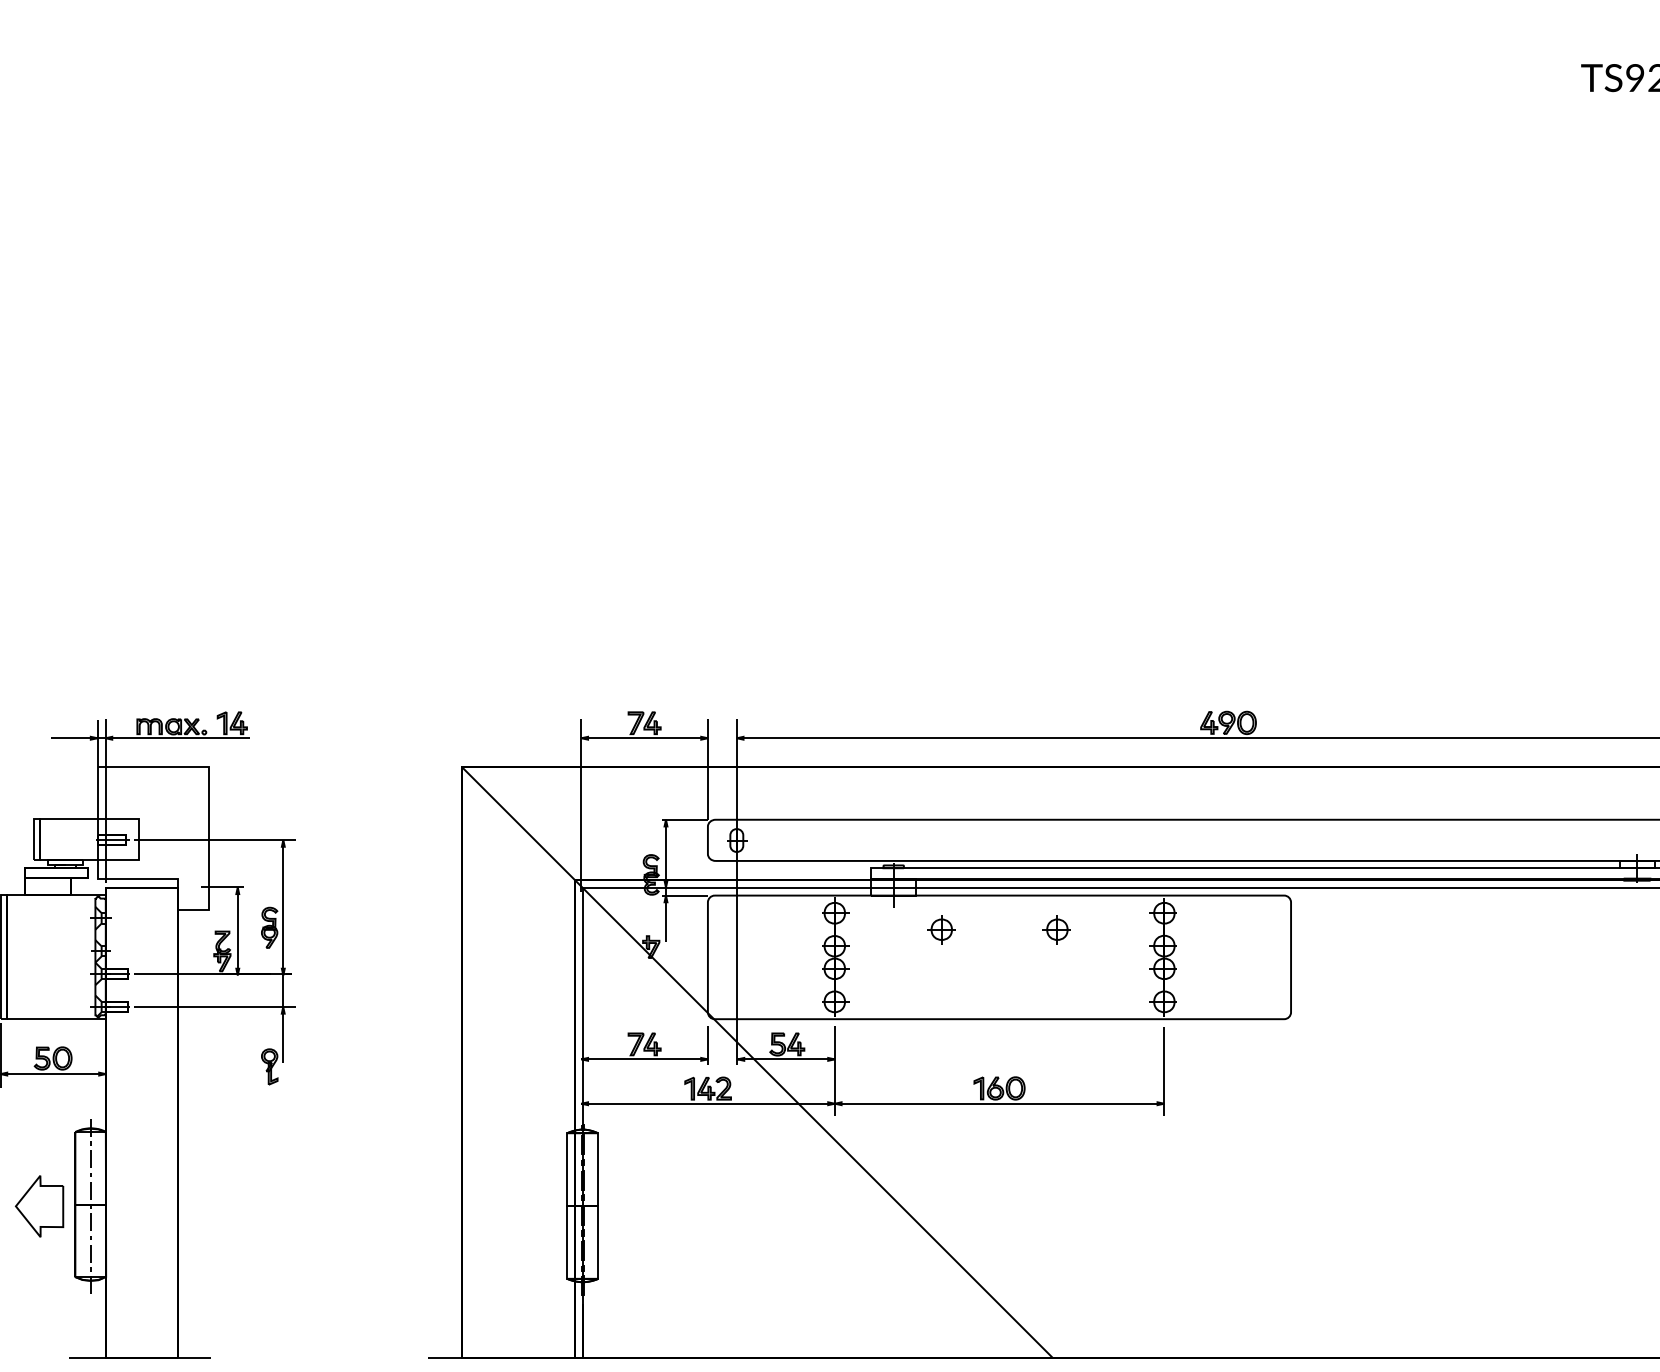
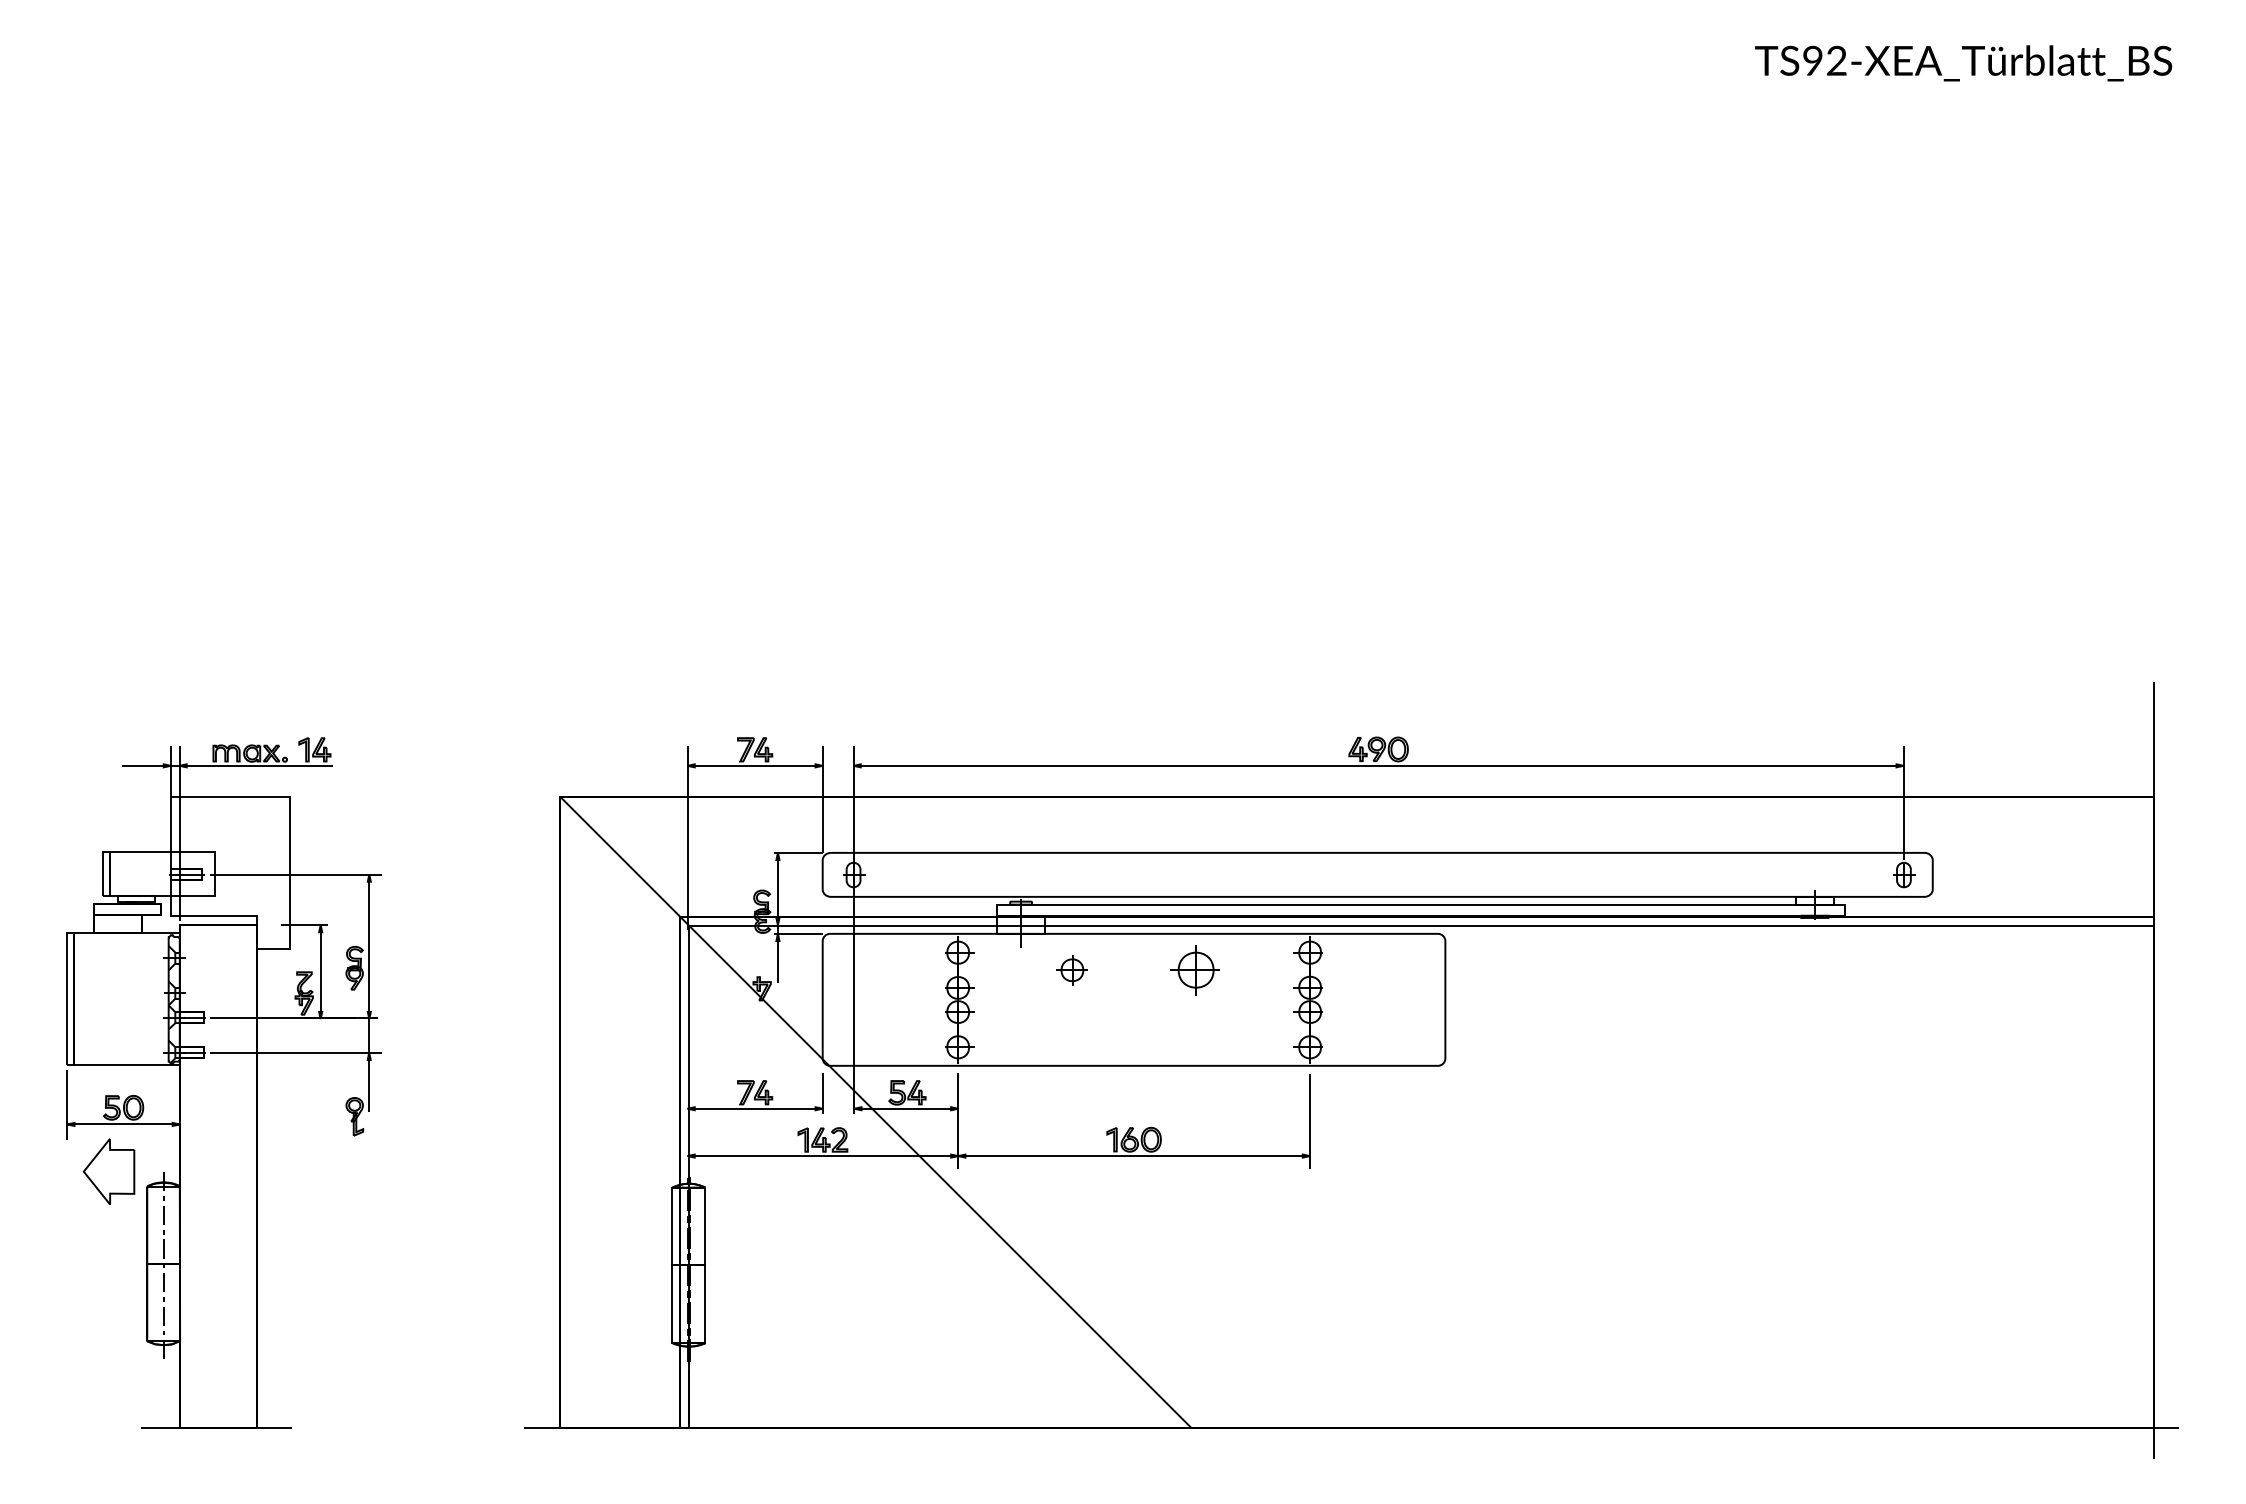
part: (1057, 929) -> (1195, 970), size x1.6
part: (39, 1206) -> (108, 1171), moved

